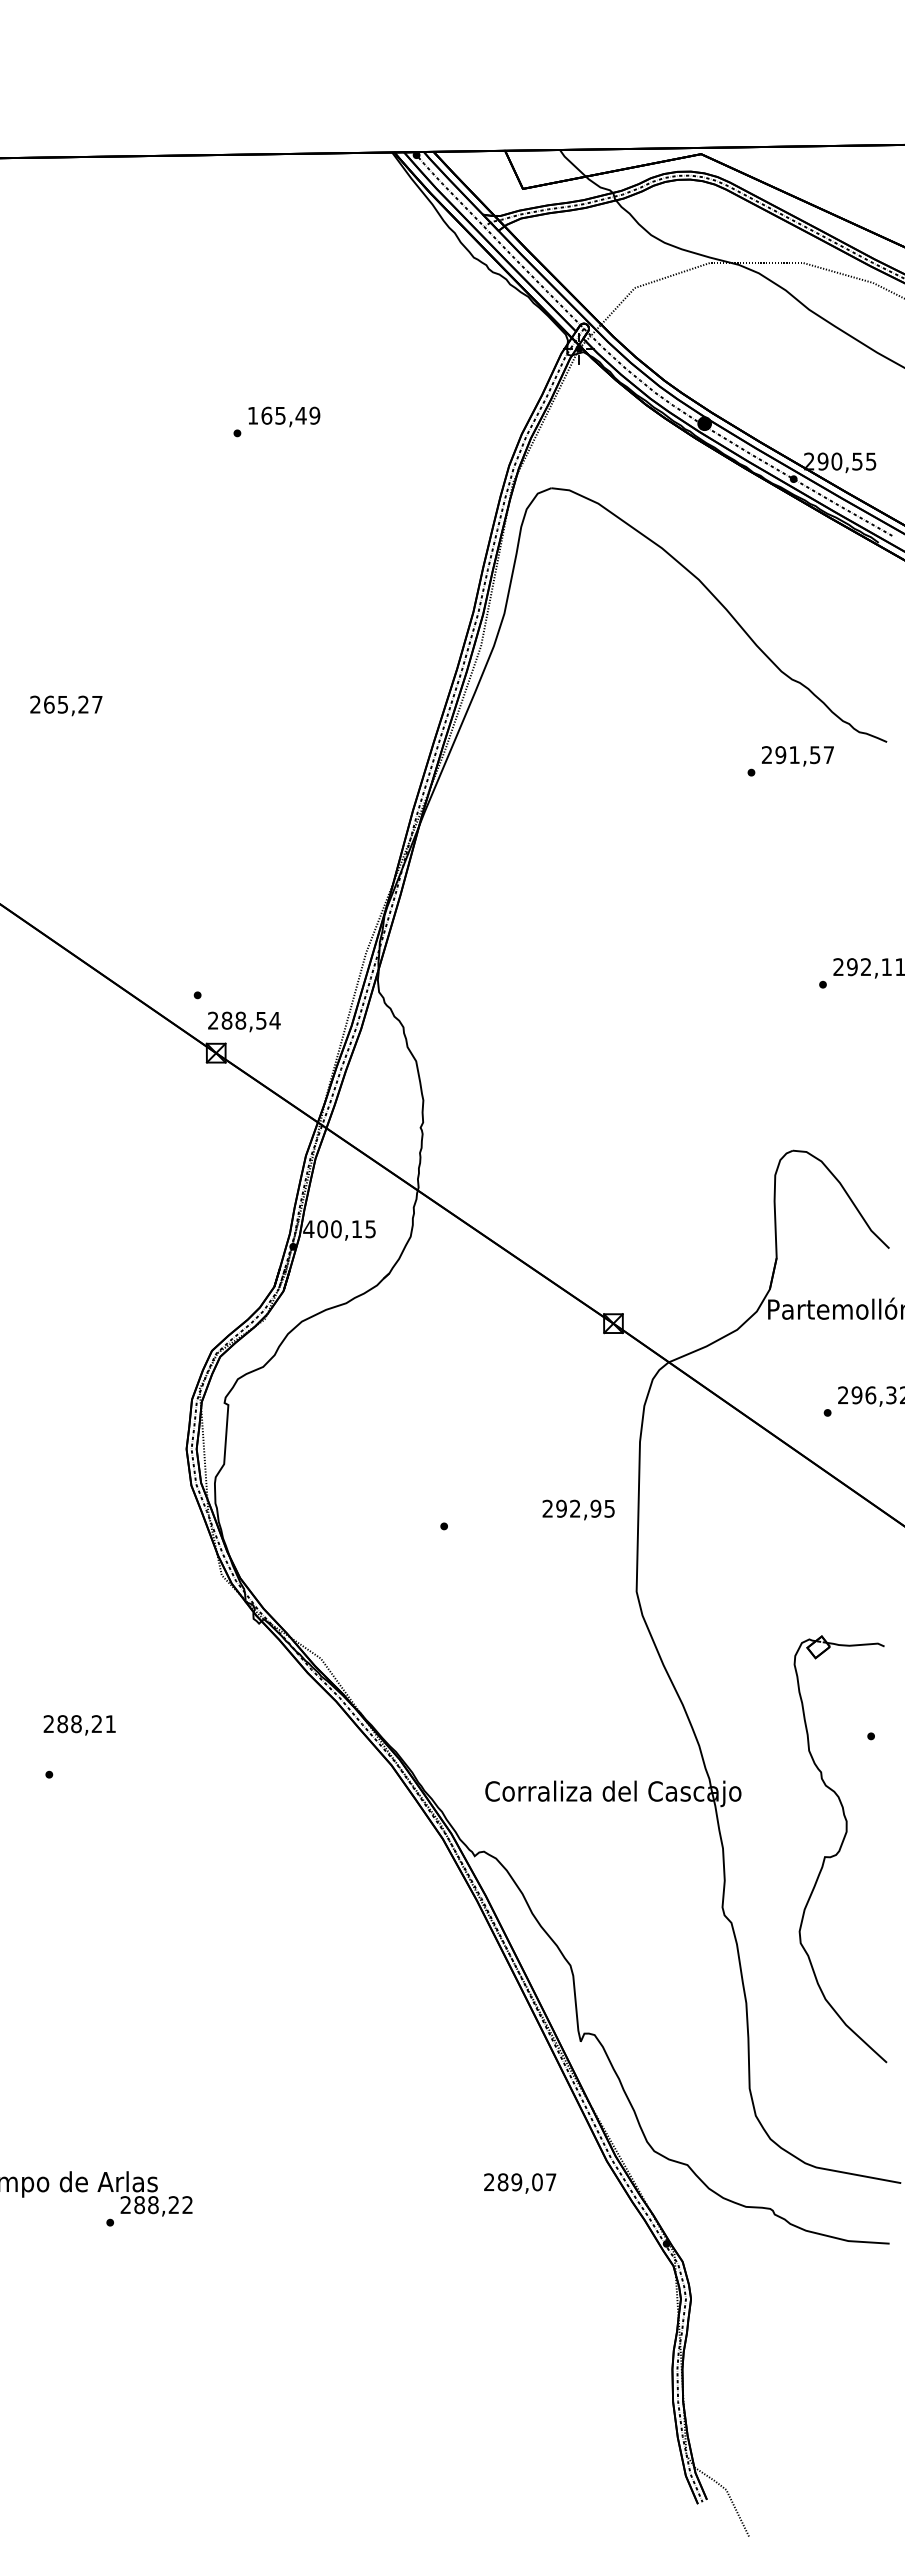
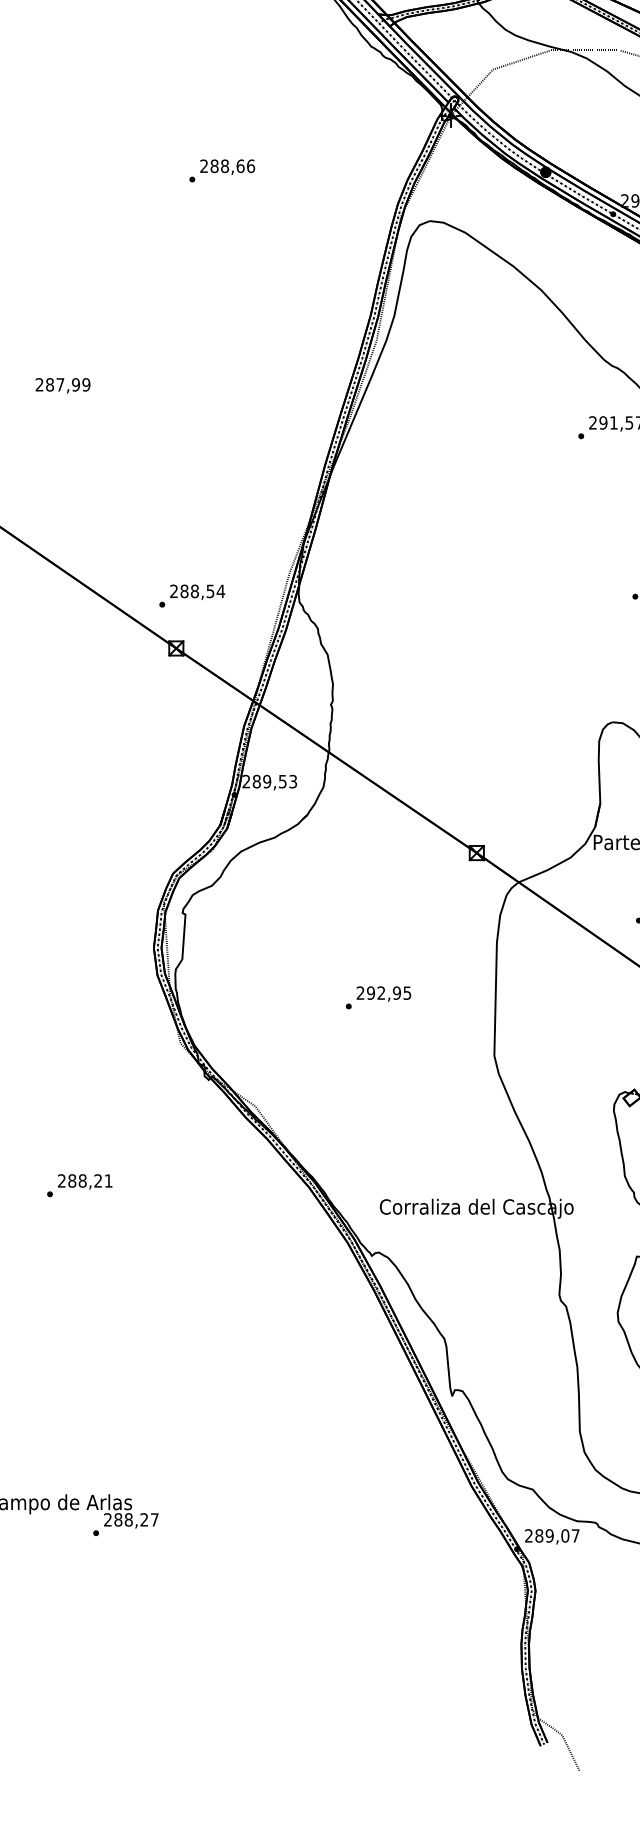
text: (283, 415) -> (227, 166), 165,49 -> 288,66
text: (73, 704) -> (68, 384), 265,27 -> 287,99
text: (244, 1021) -> (197, 591), moved
text: (339, 1229) -> (269, 781), 400,15 -> 289,53
text: (578, 1509) -> (383, 993), moved
text: (79, 1725) -> (84, 1182), moved
text: (520, 2183) -> (552, 1536), moved
text: (187, 2204) -> (154, 1519), 288,22 -> 288,27

